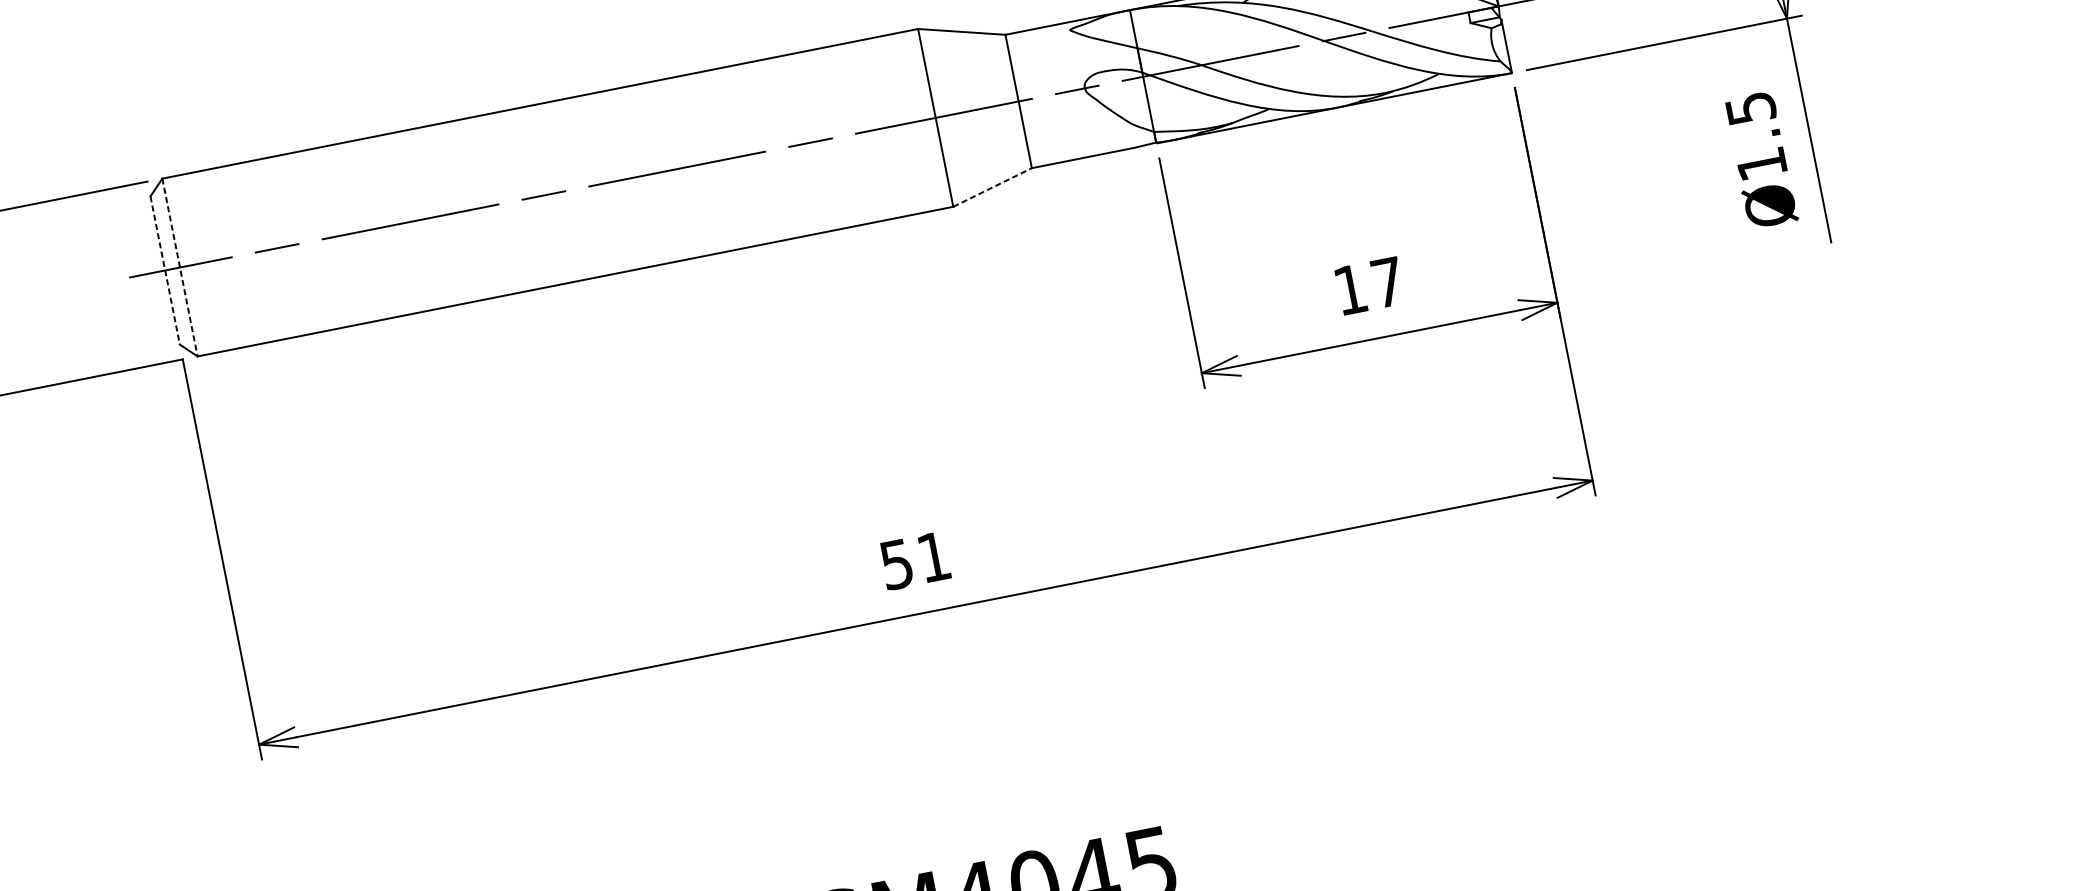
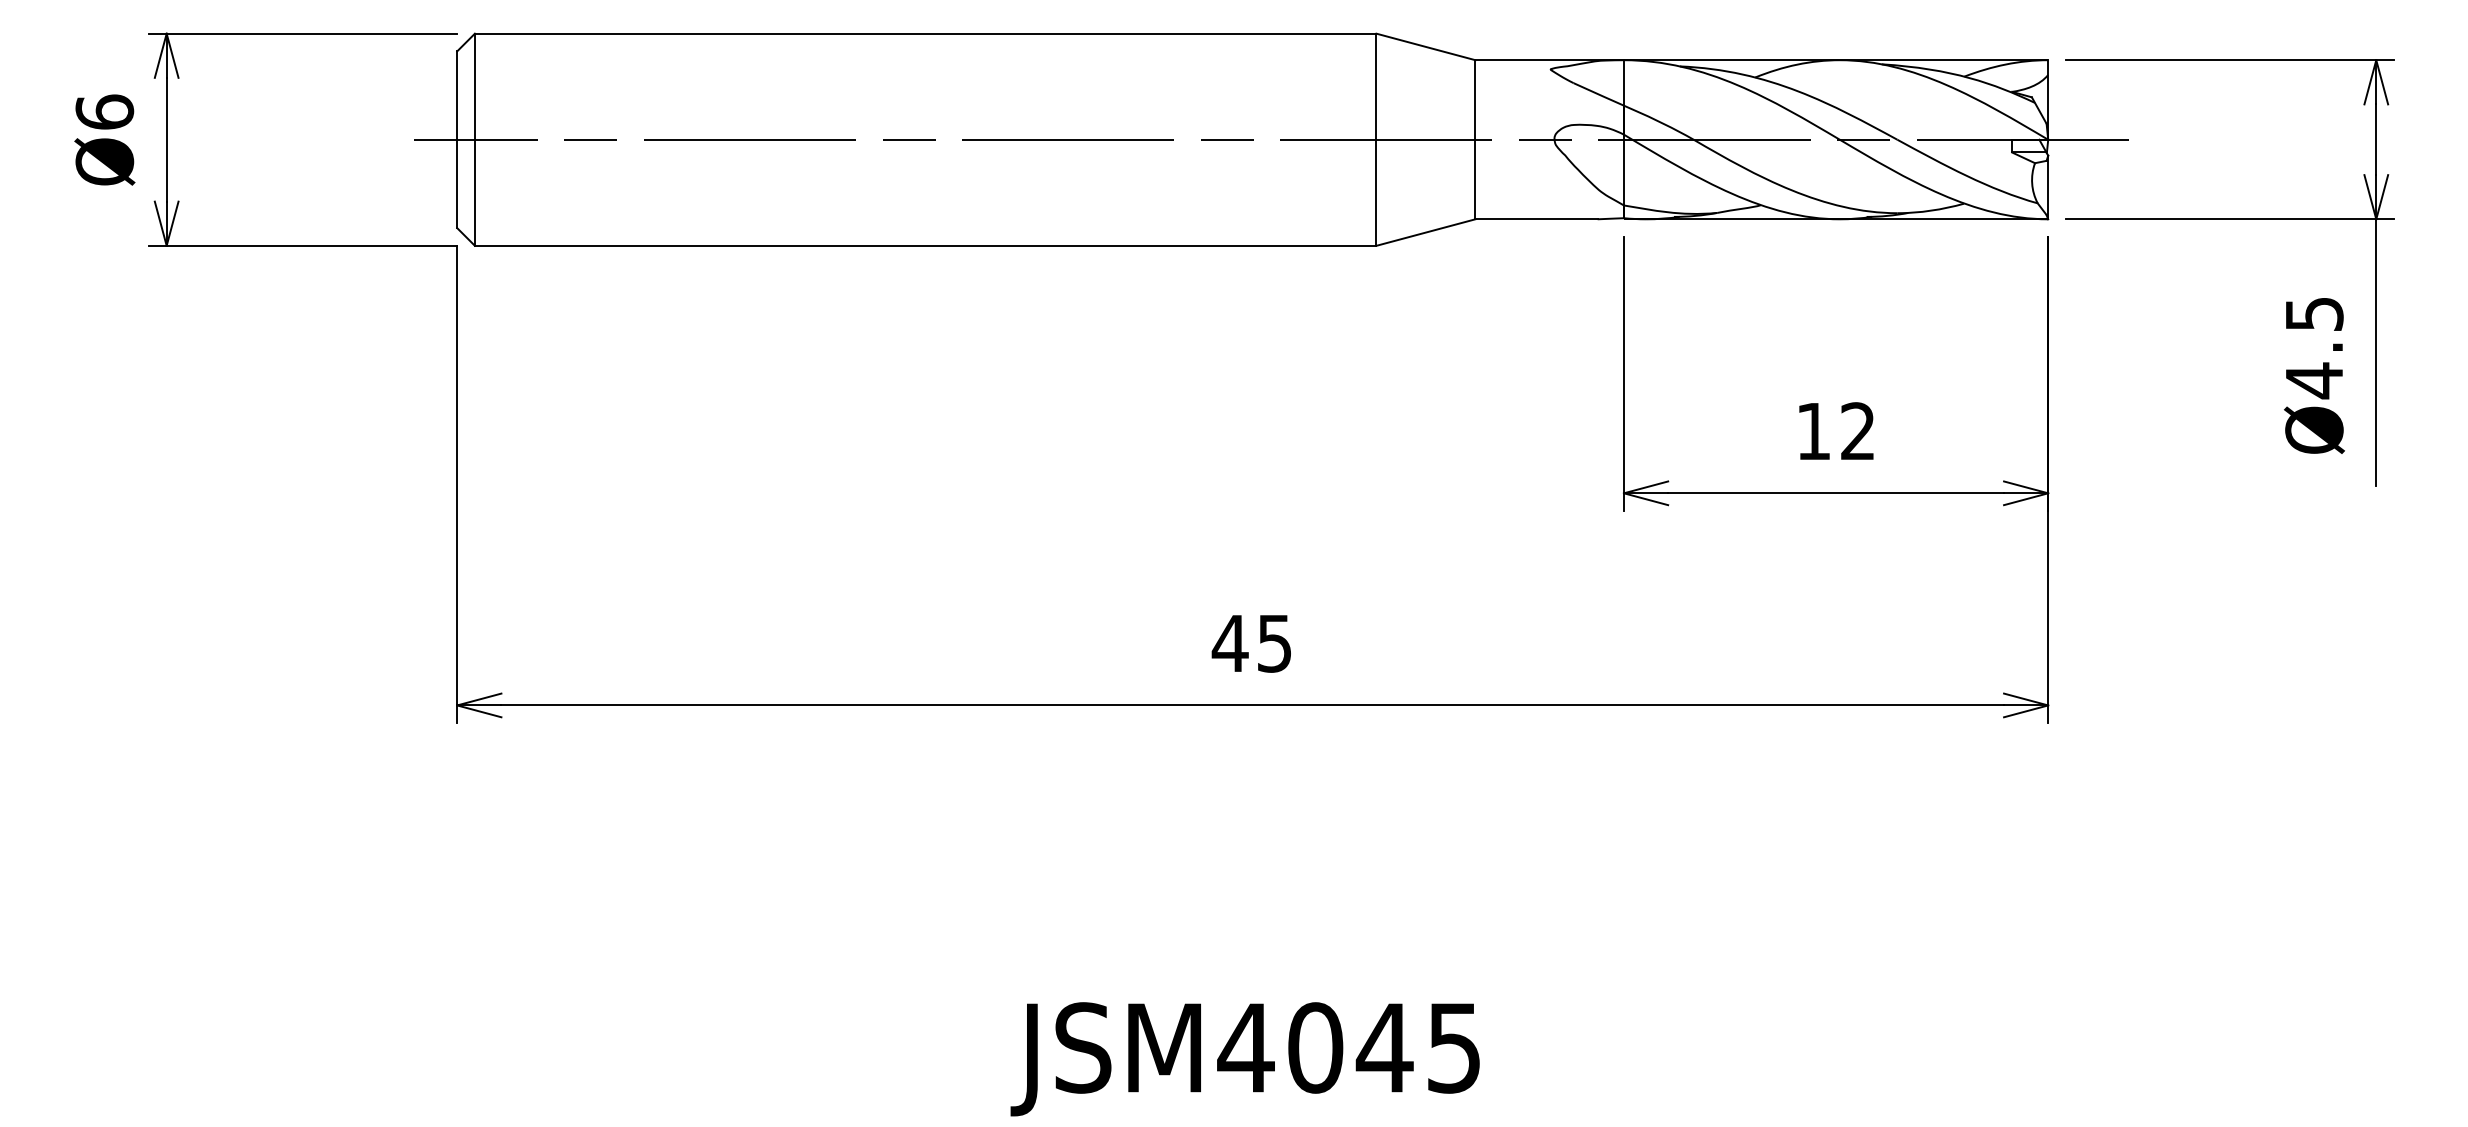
text: (1761, 164) -> (2314, 380), Ø1.5 -> Ø4.5
line: (993, 187) -> (1426, 232), dashed -> solid
line: (179, 268) -> (474, 140), dashed -> solid
line: (165, 271) -> (457, 140), dashed -> solid
text: (1387, 281) -> (1857, 430), 17 -> 12
text: (913, 561) -> (1250, 643), 51 -> 45

